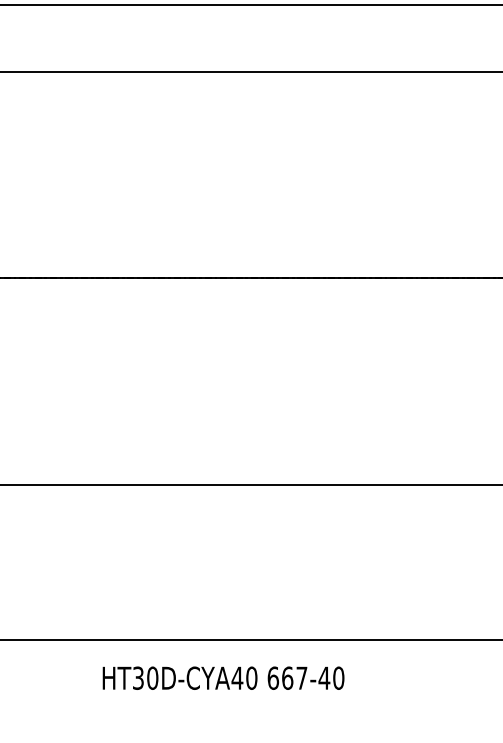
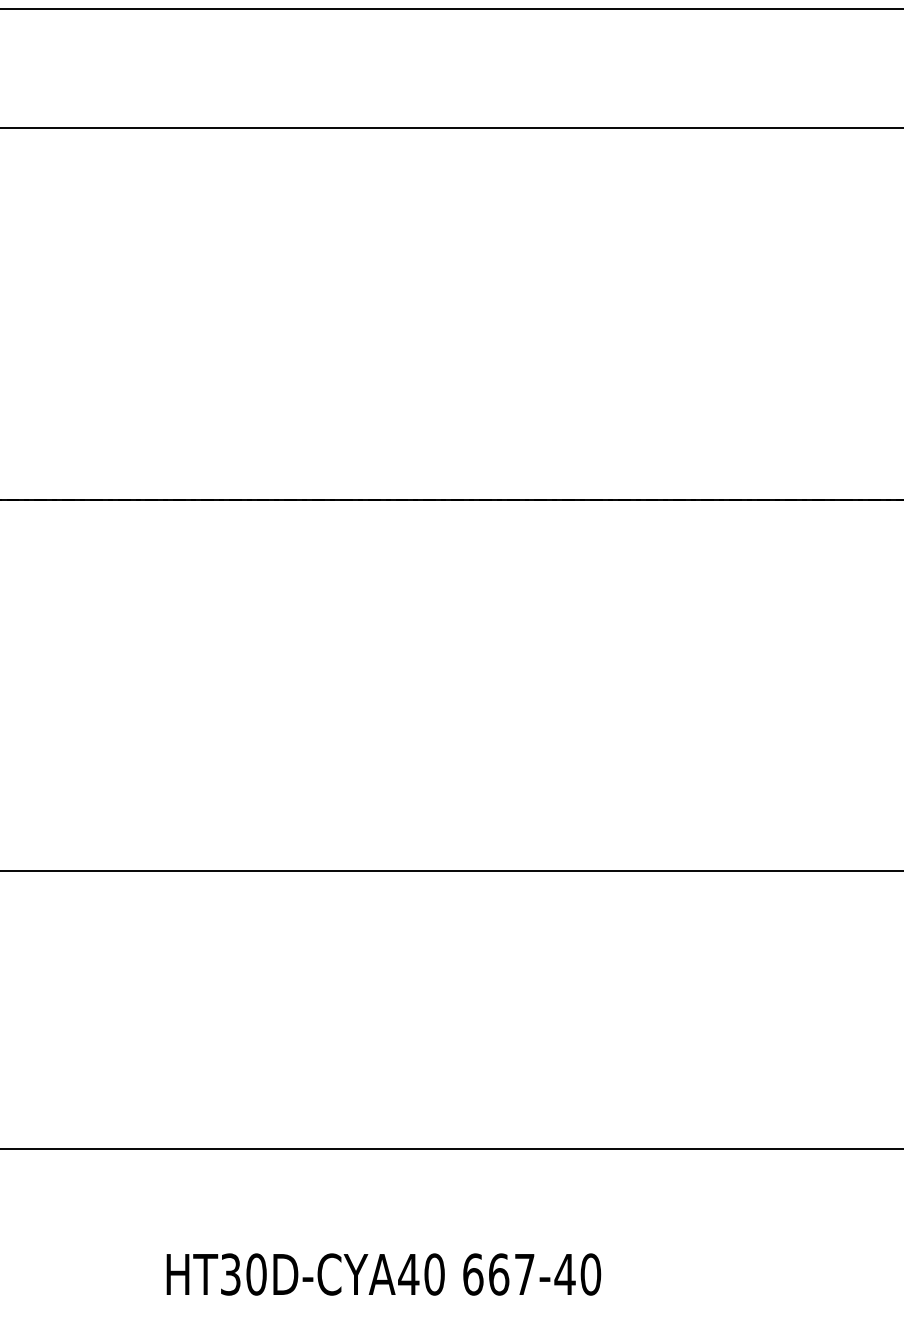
text: (223, 677) -> (383, 1273), moved

